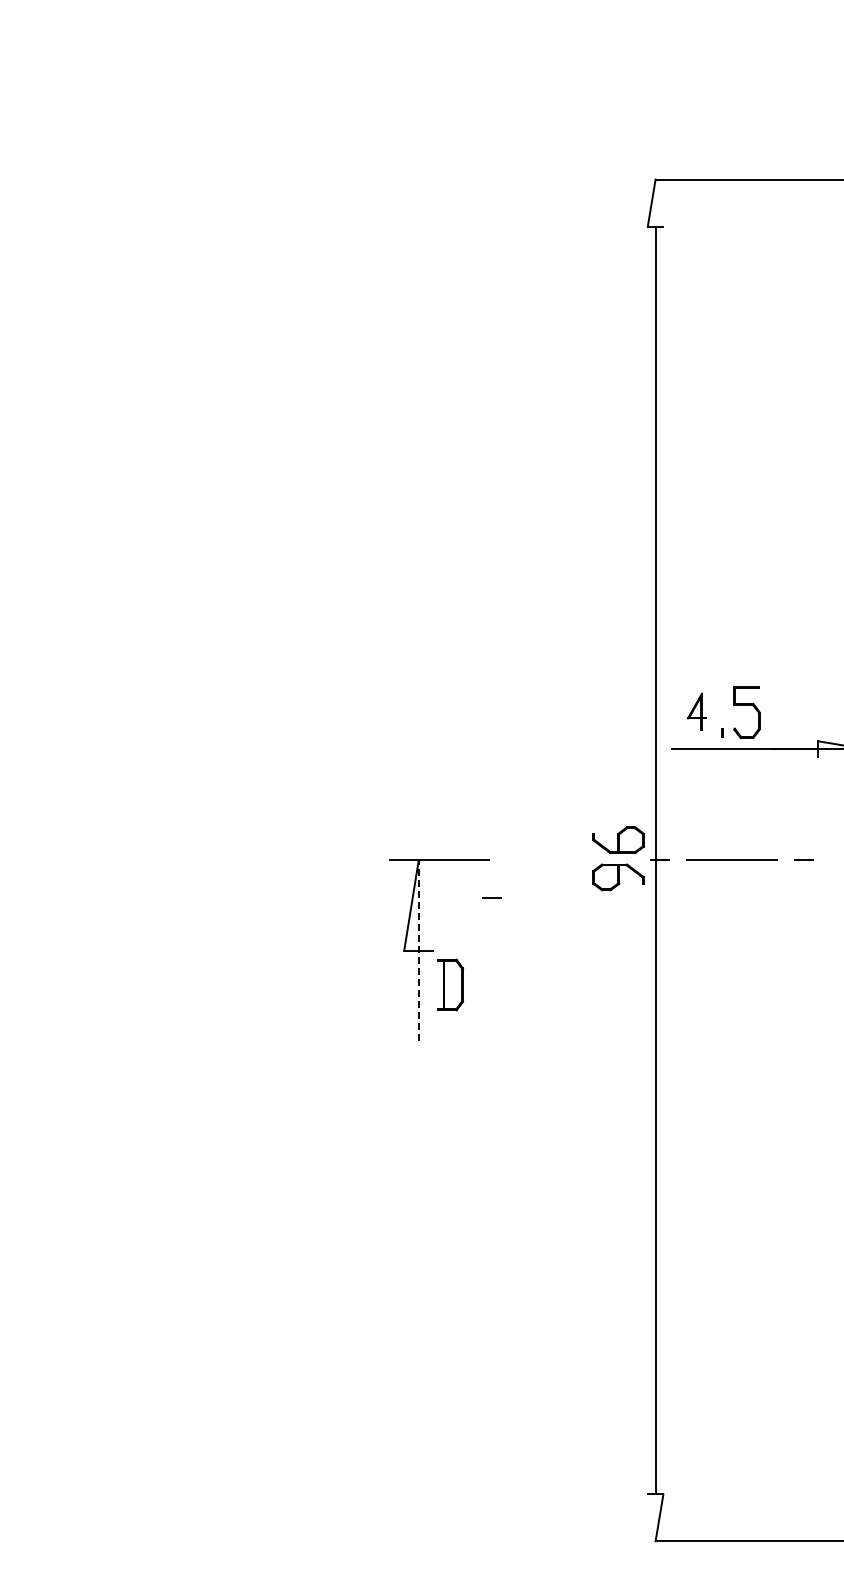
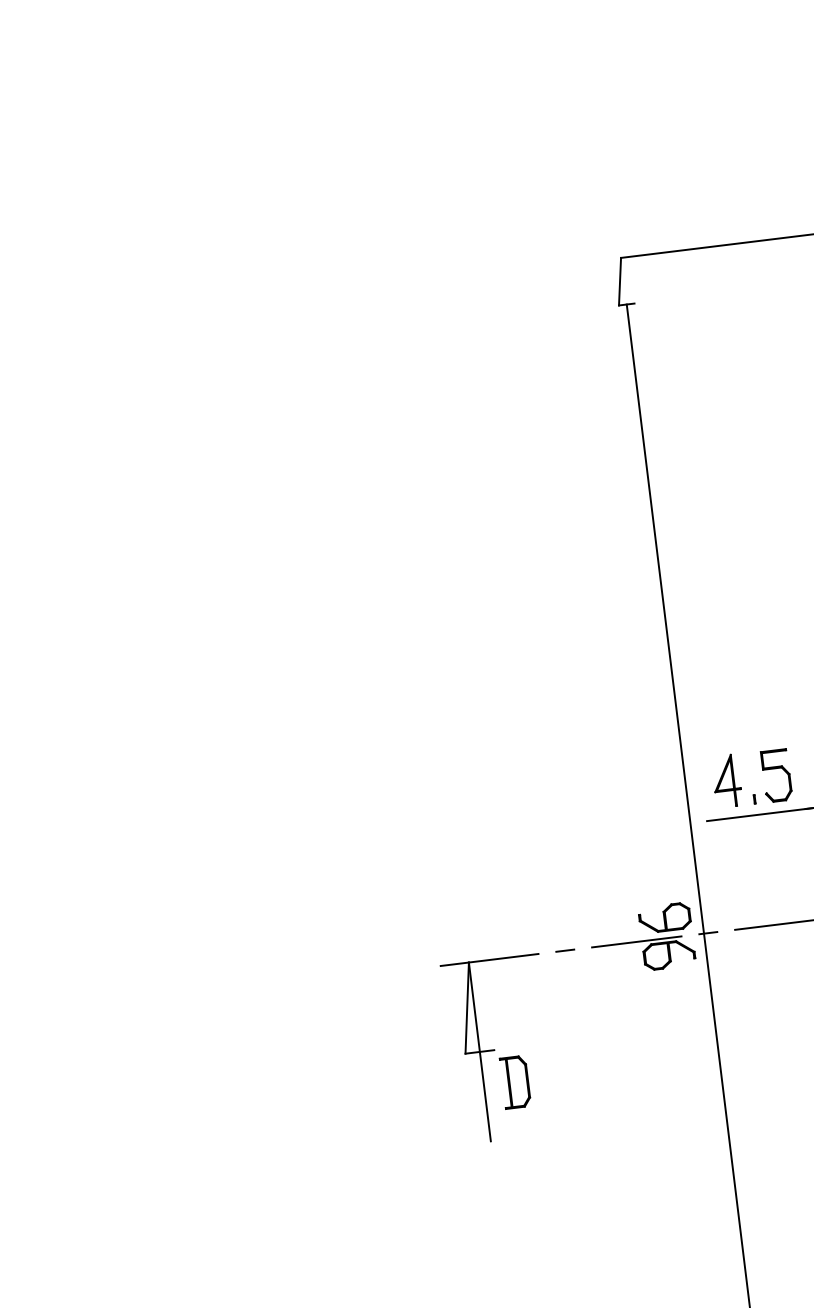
part: (696, 711) -> (726, 780), size x1.43
line: (587, 860) -> (636, 942), added
line: (491, 897) -> (564, 949), moved
line: (418, 950) -> (479, 1051), dashed -> solid

